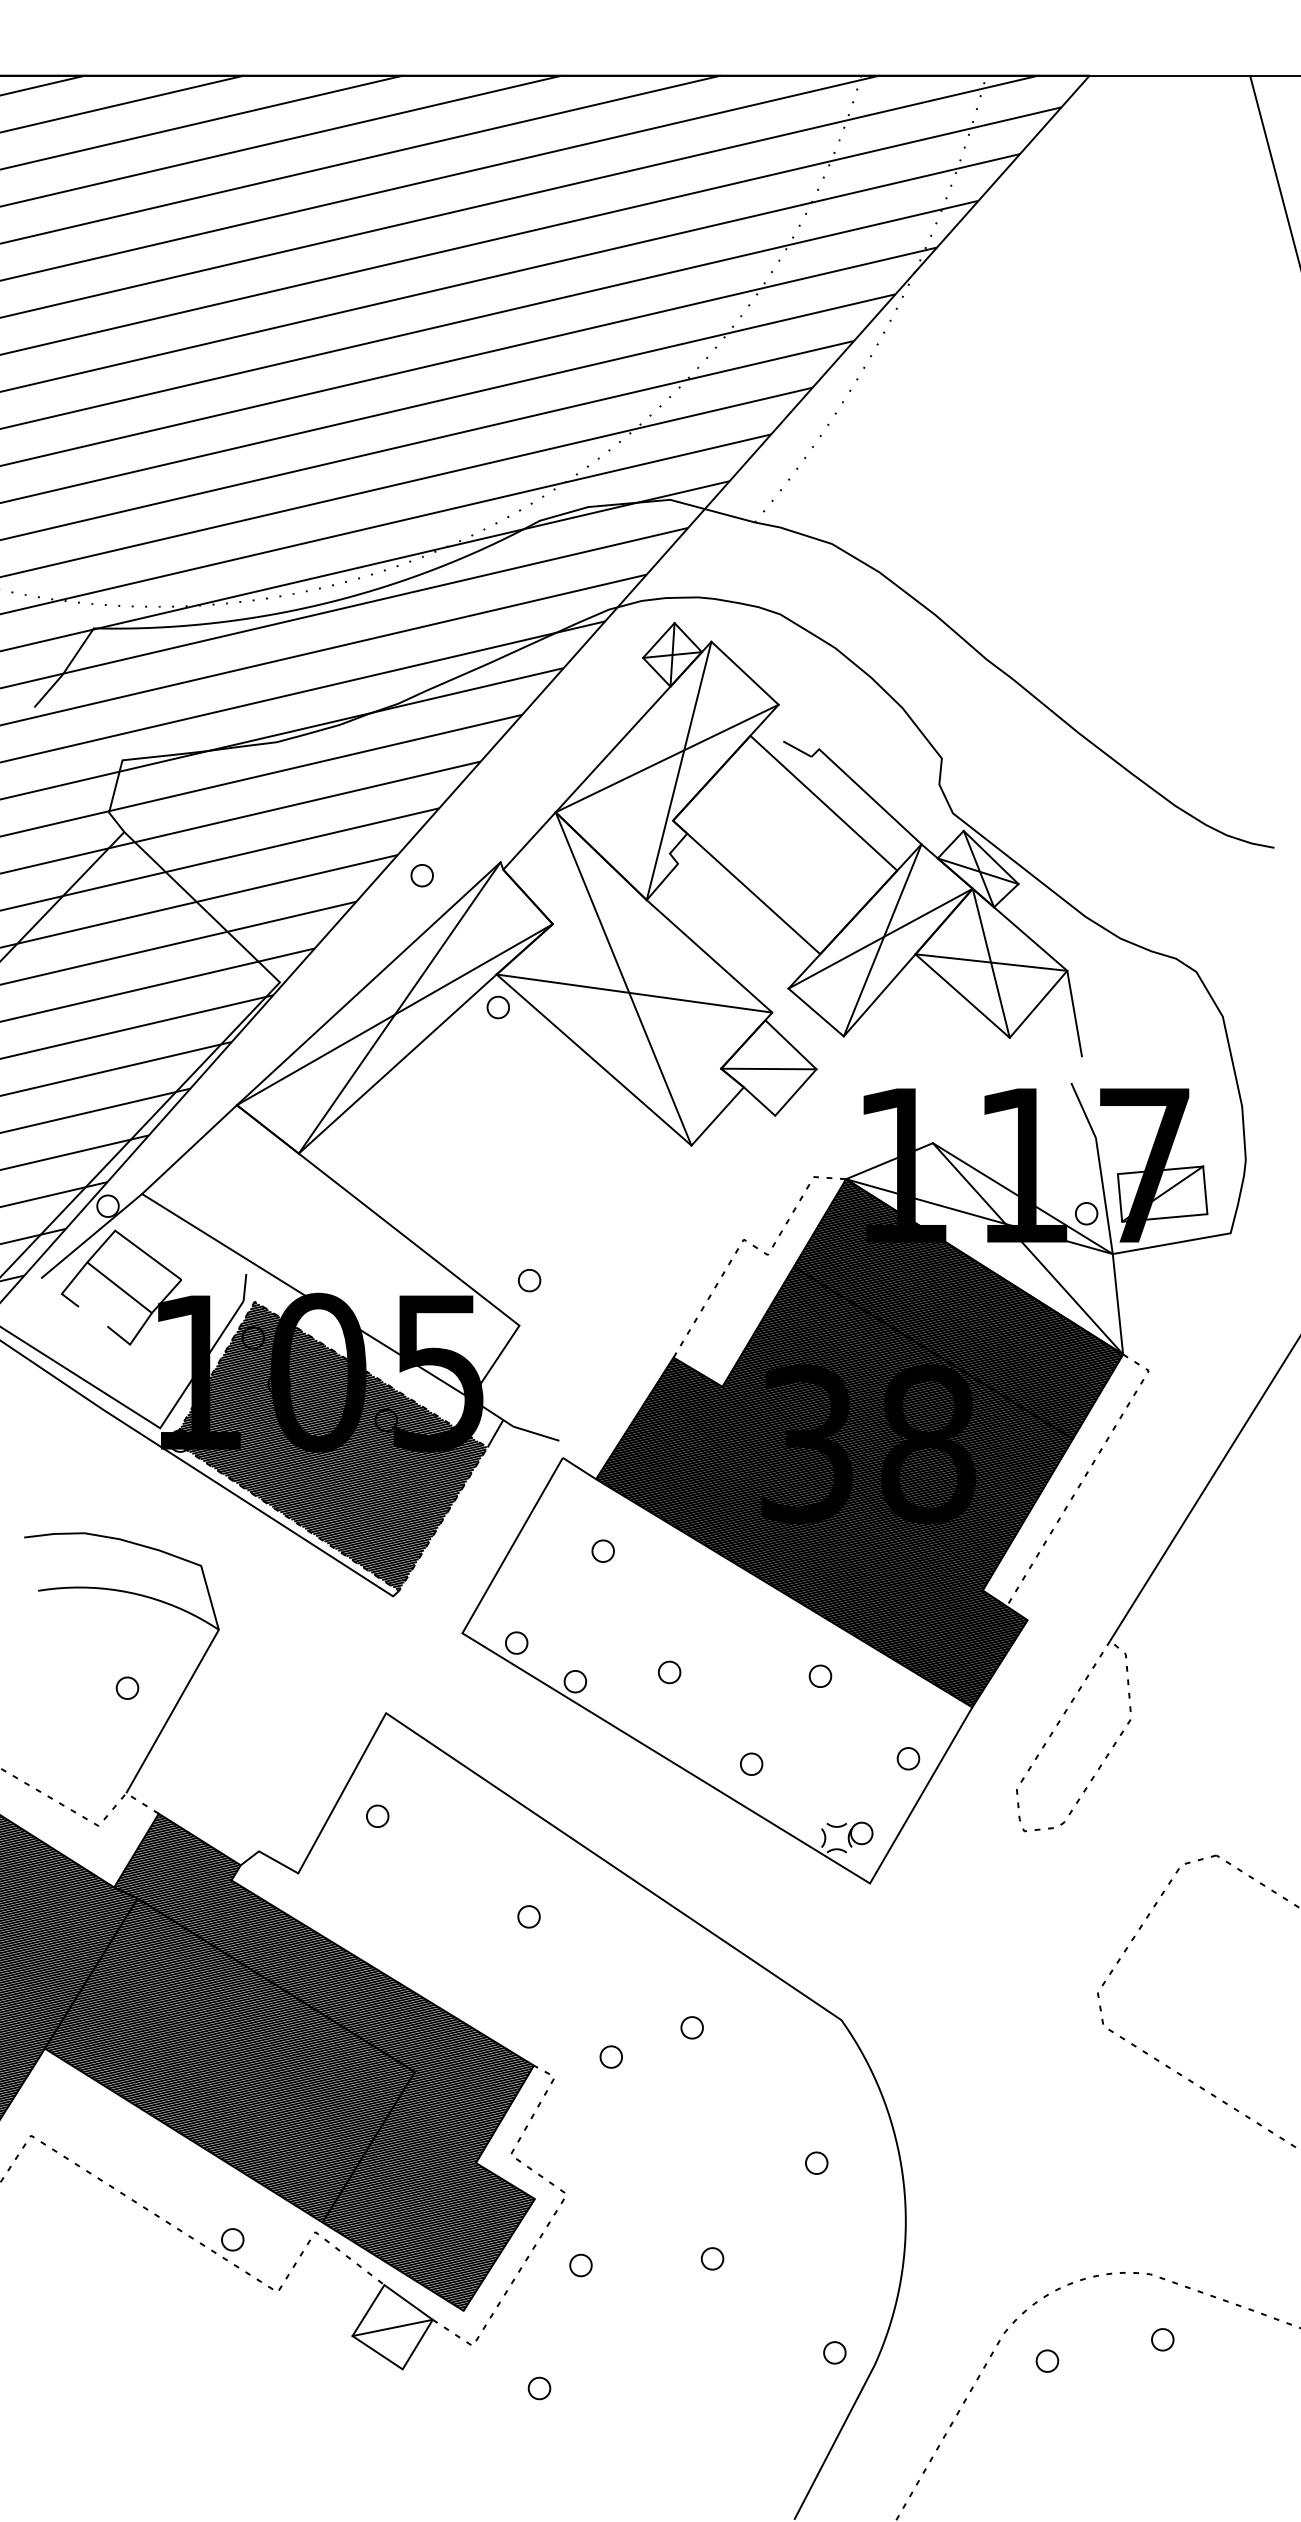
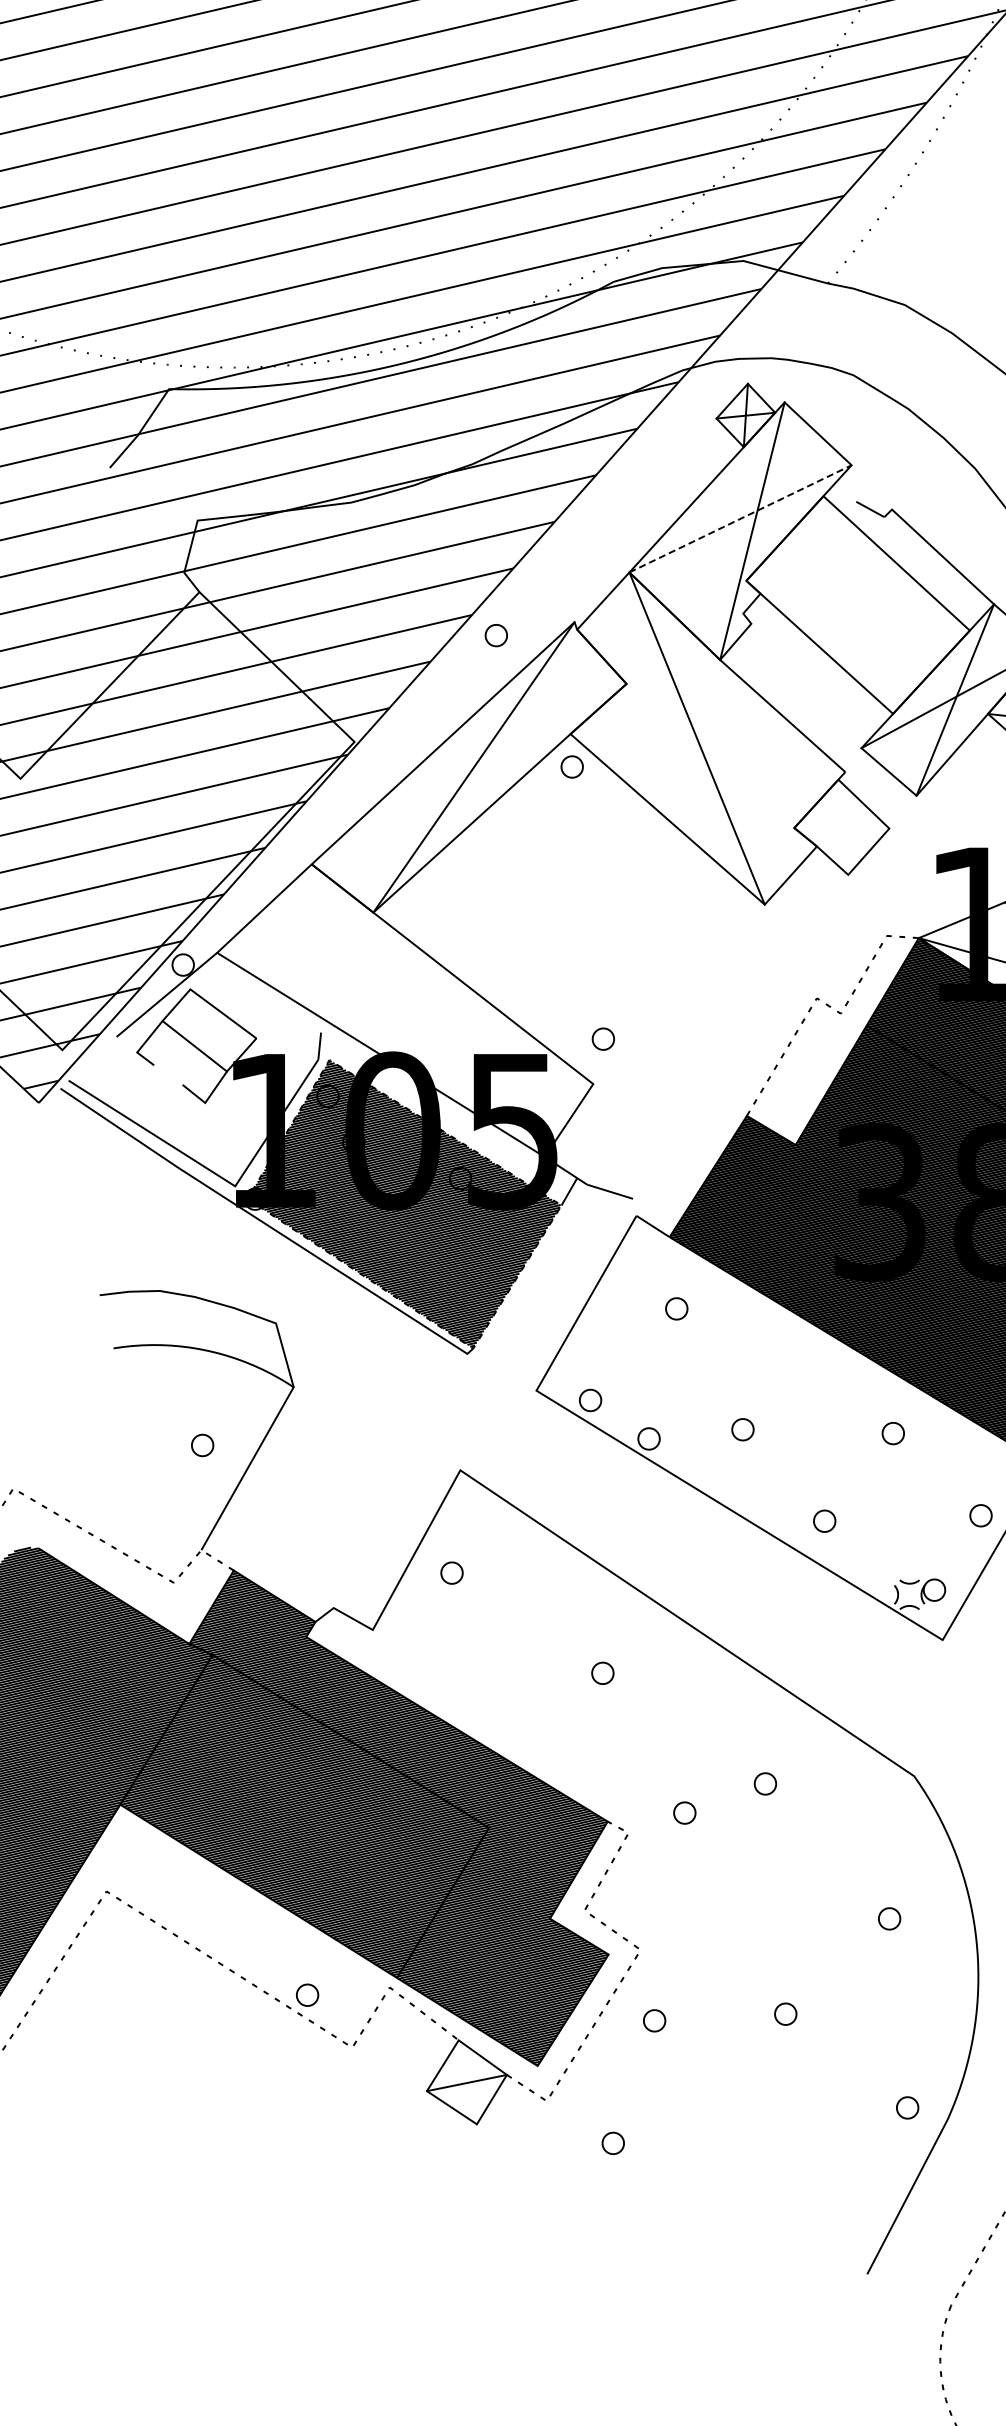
line: (667, 758) -> (740, 518), solid -> dashed
line: (634, 993) -> (707, 753), removed
line: (394, 1014) -> (468, 773), removed
line: (768, 1068) -> (841, 827), removed

